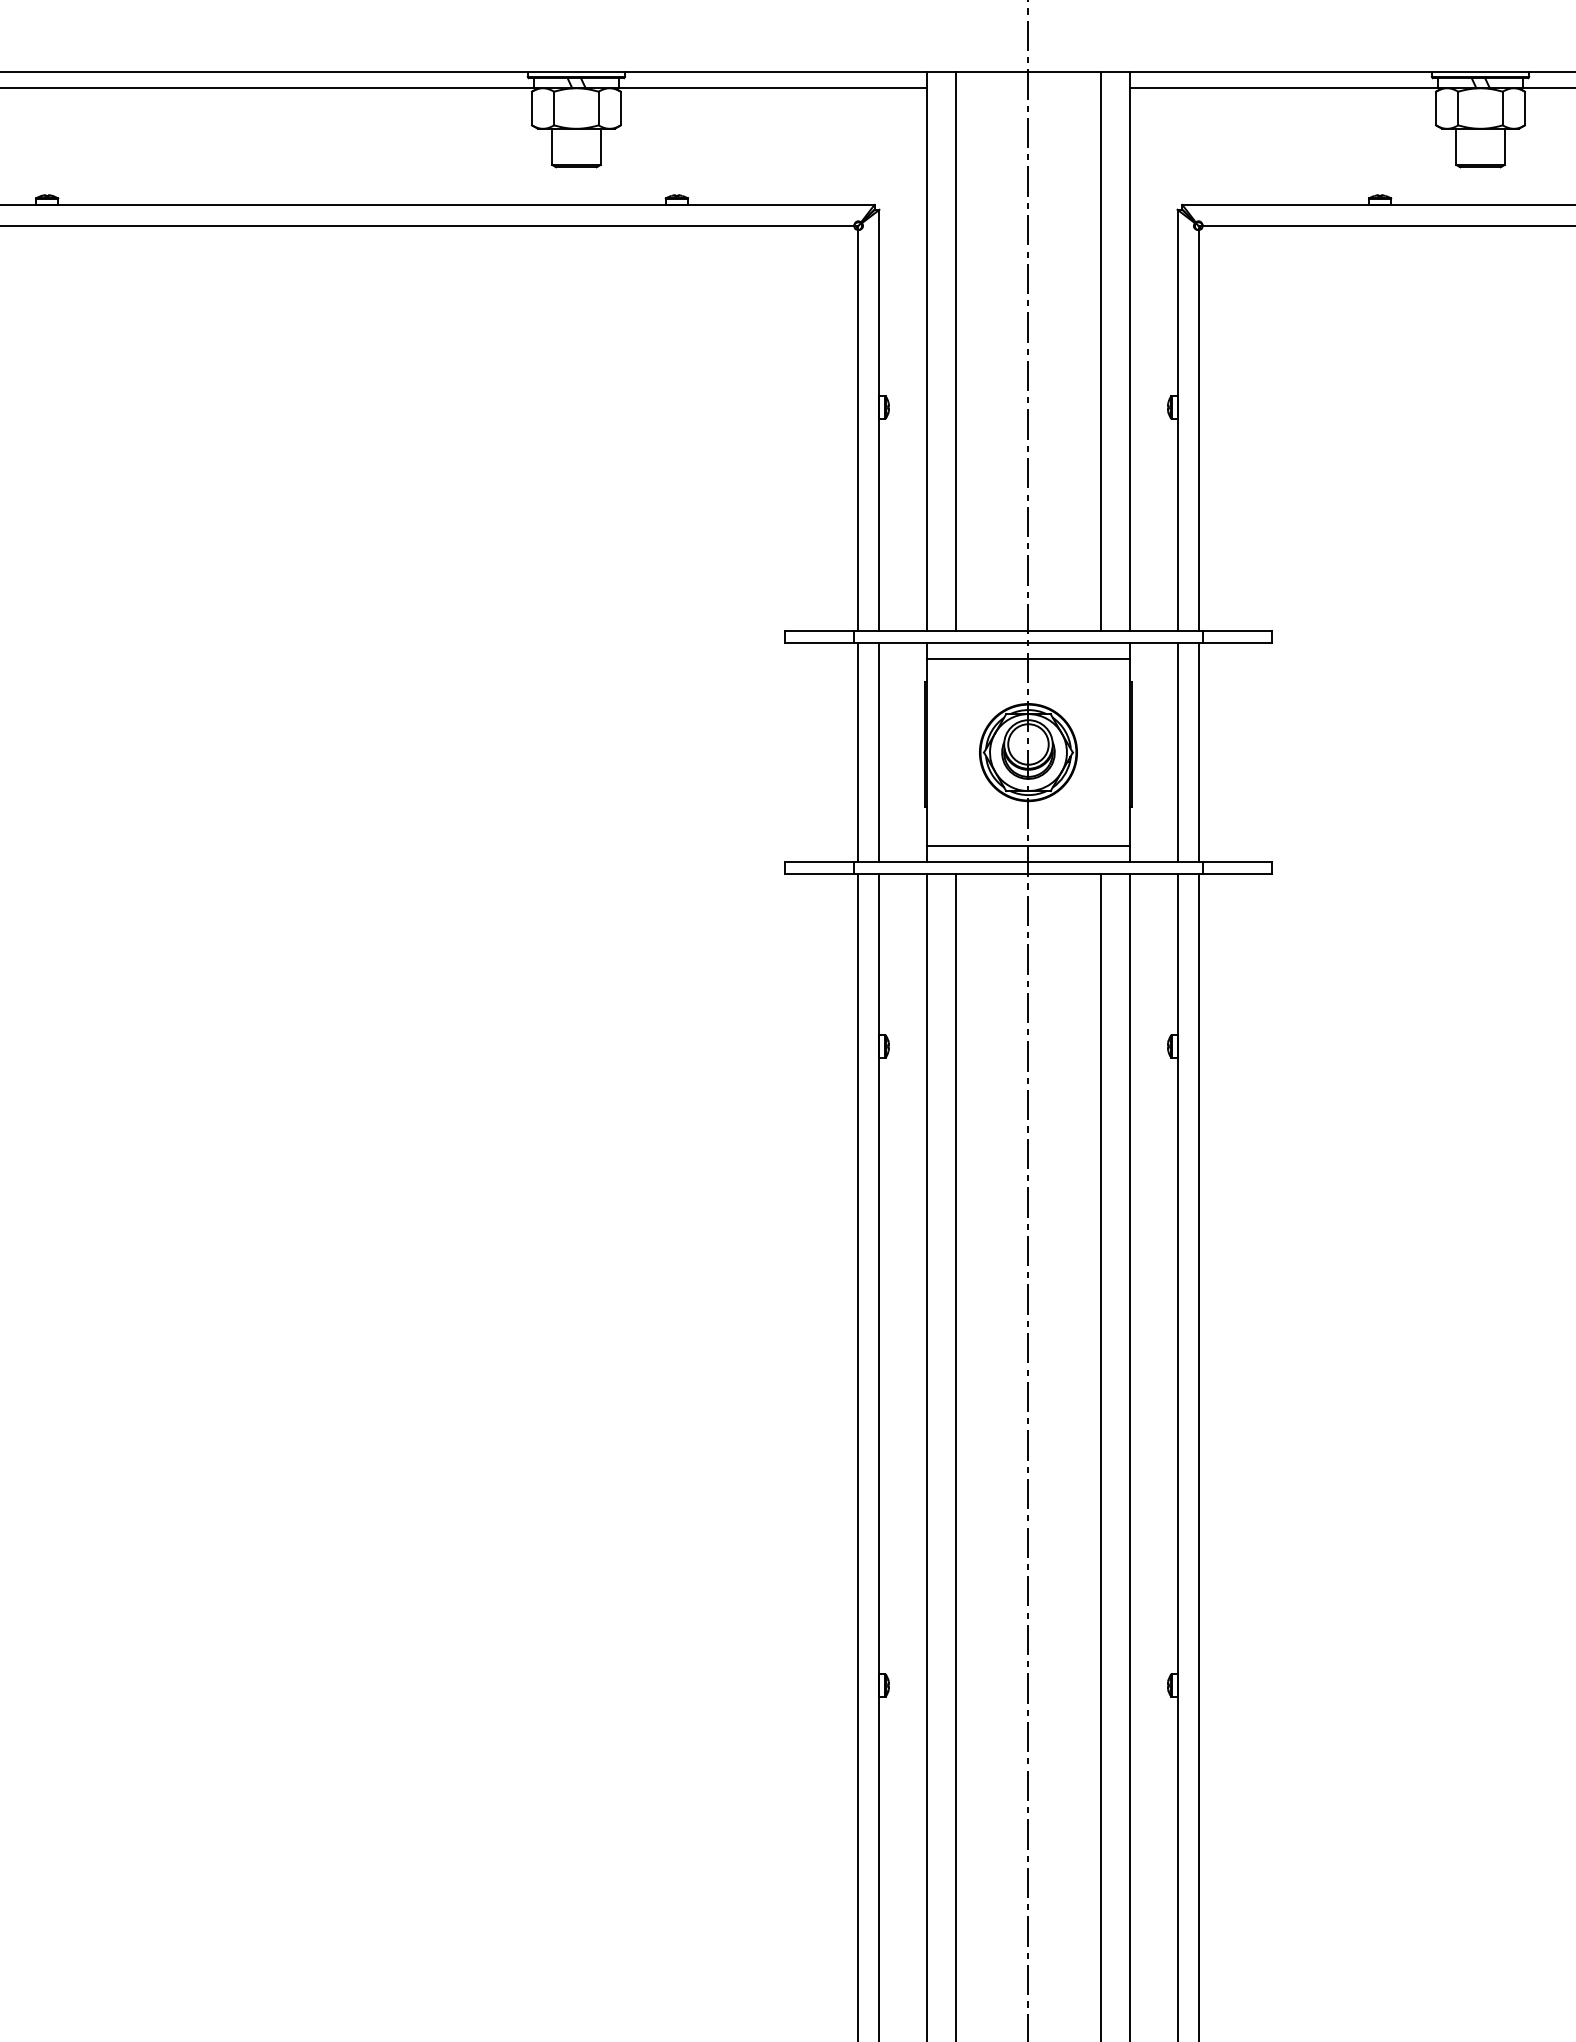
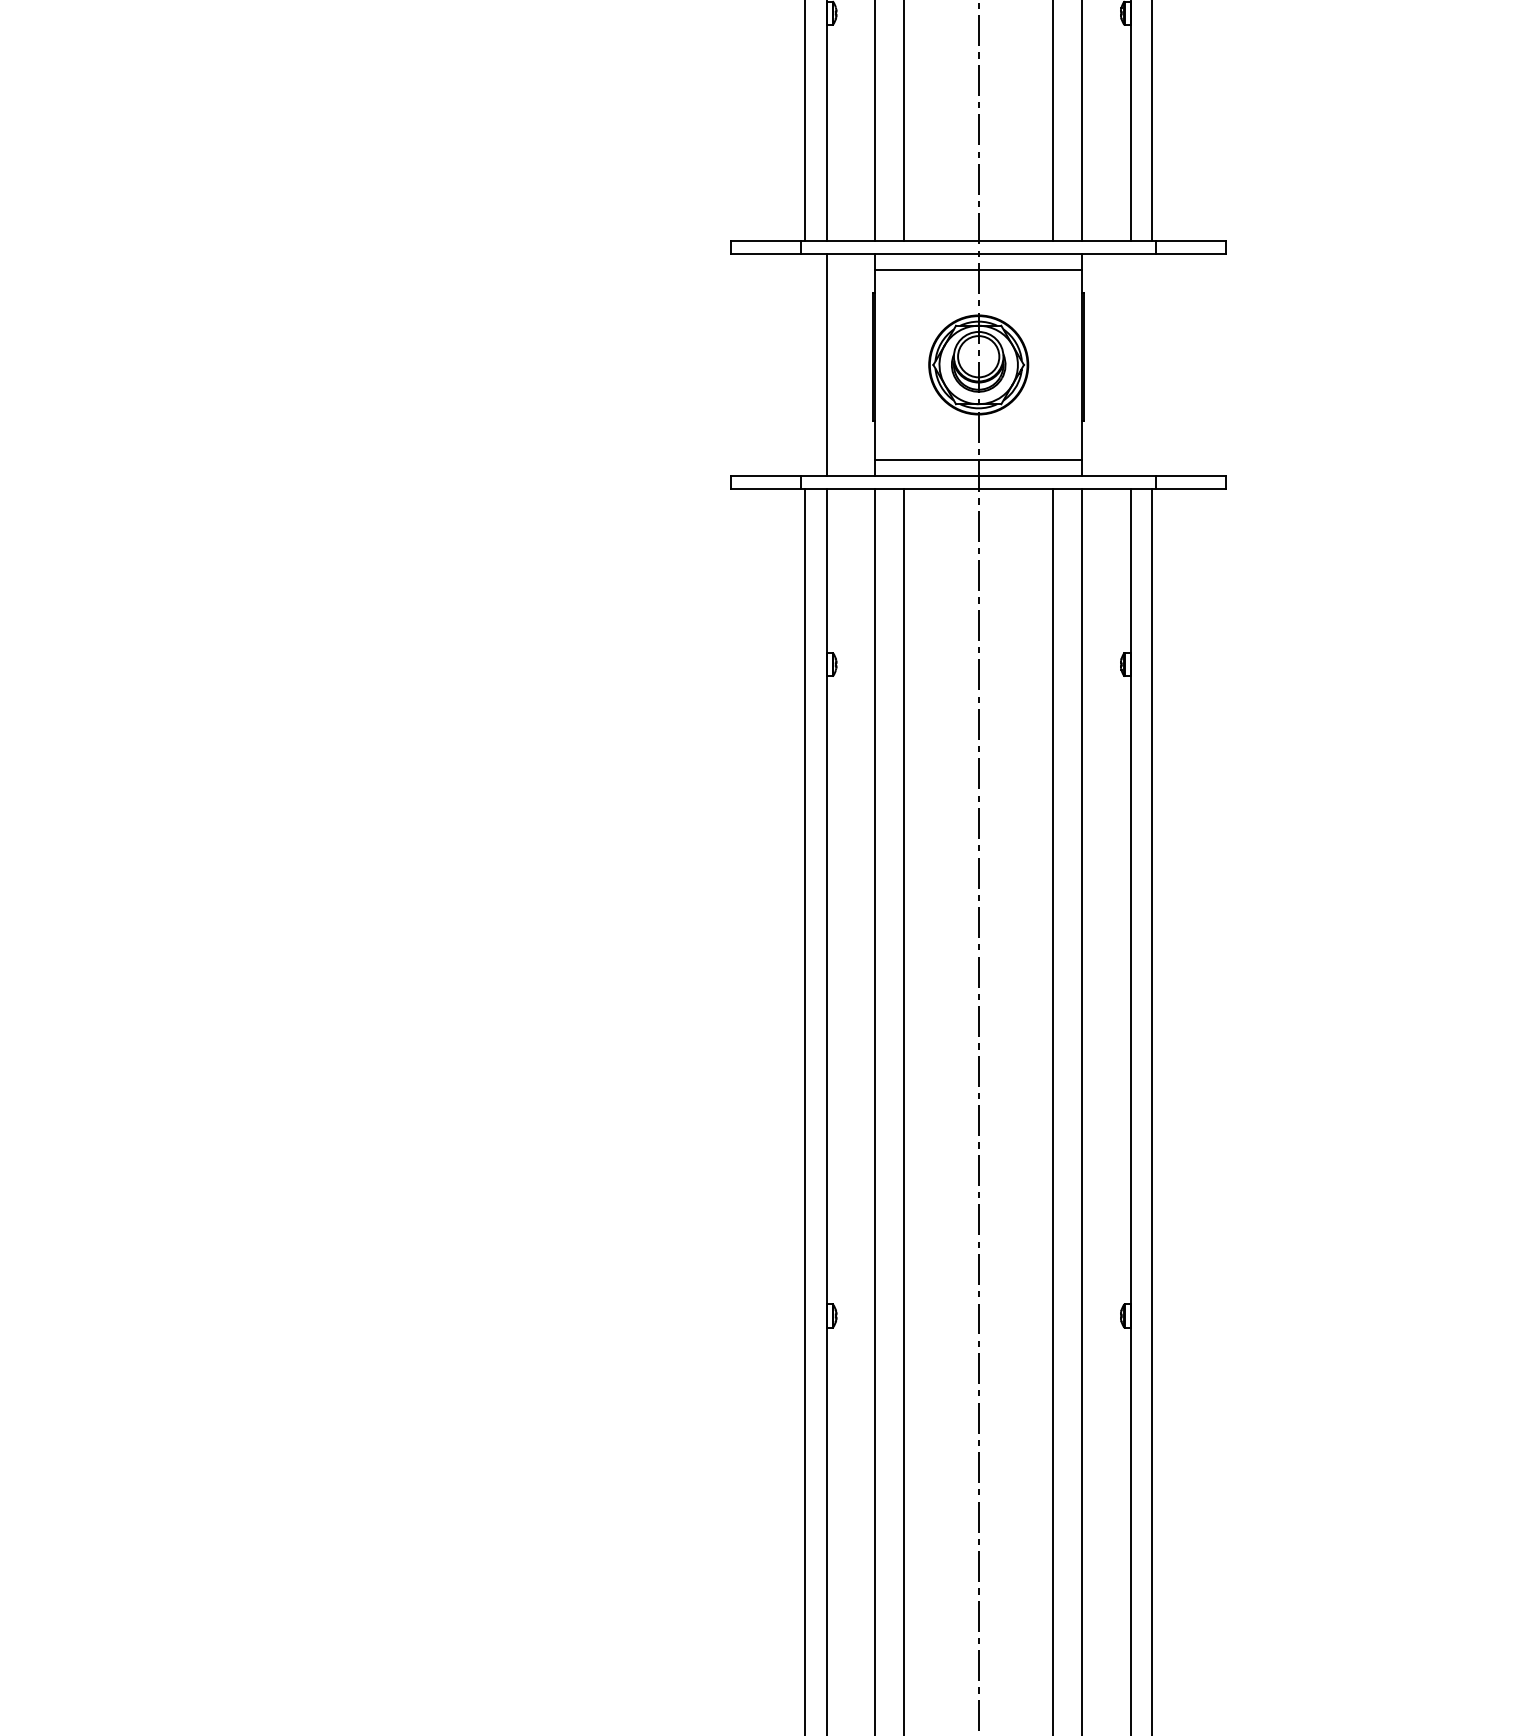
line: (858, 752) -> (805, 364), removed
line: (1177, 752) -> (1130, 364), removed
line: (1198, 752) -> (1152, 364), removed

